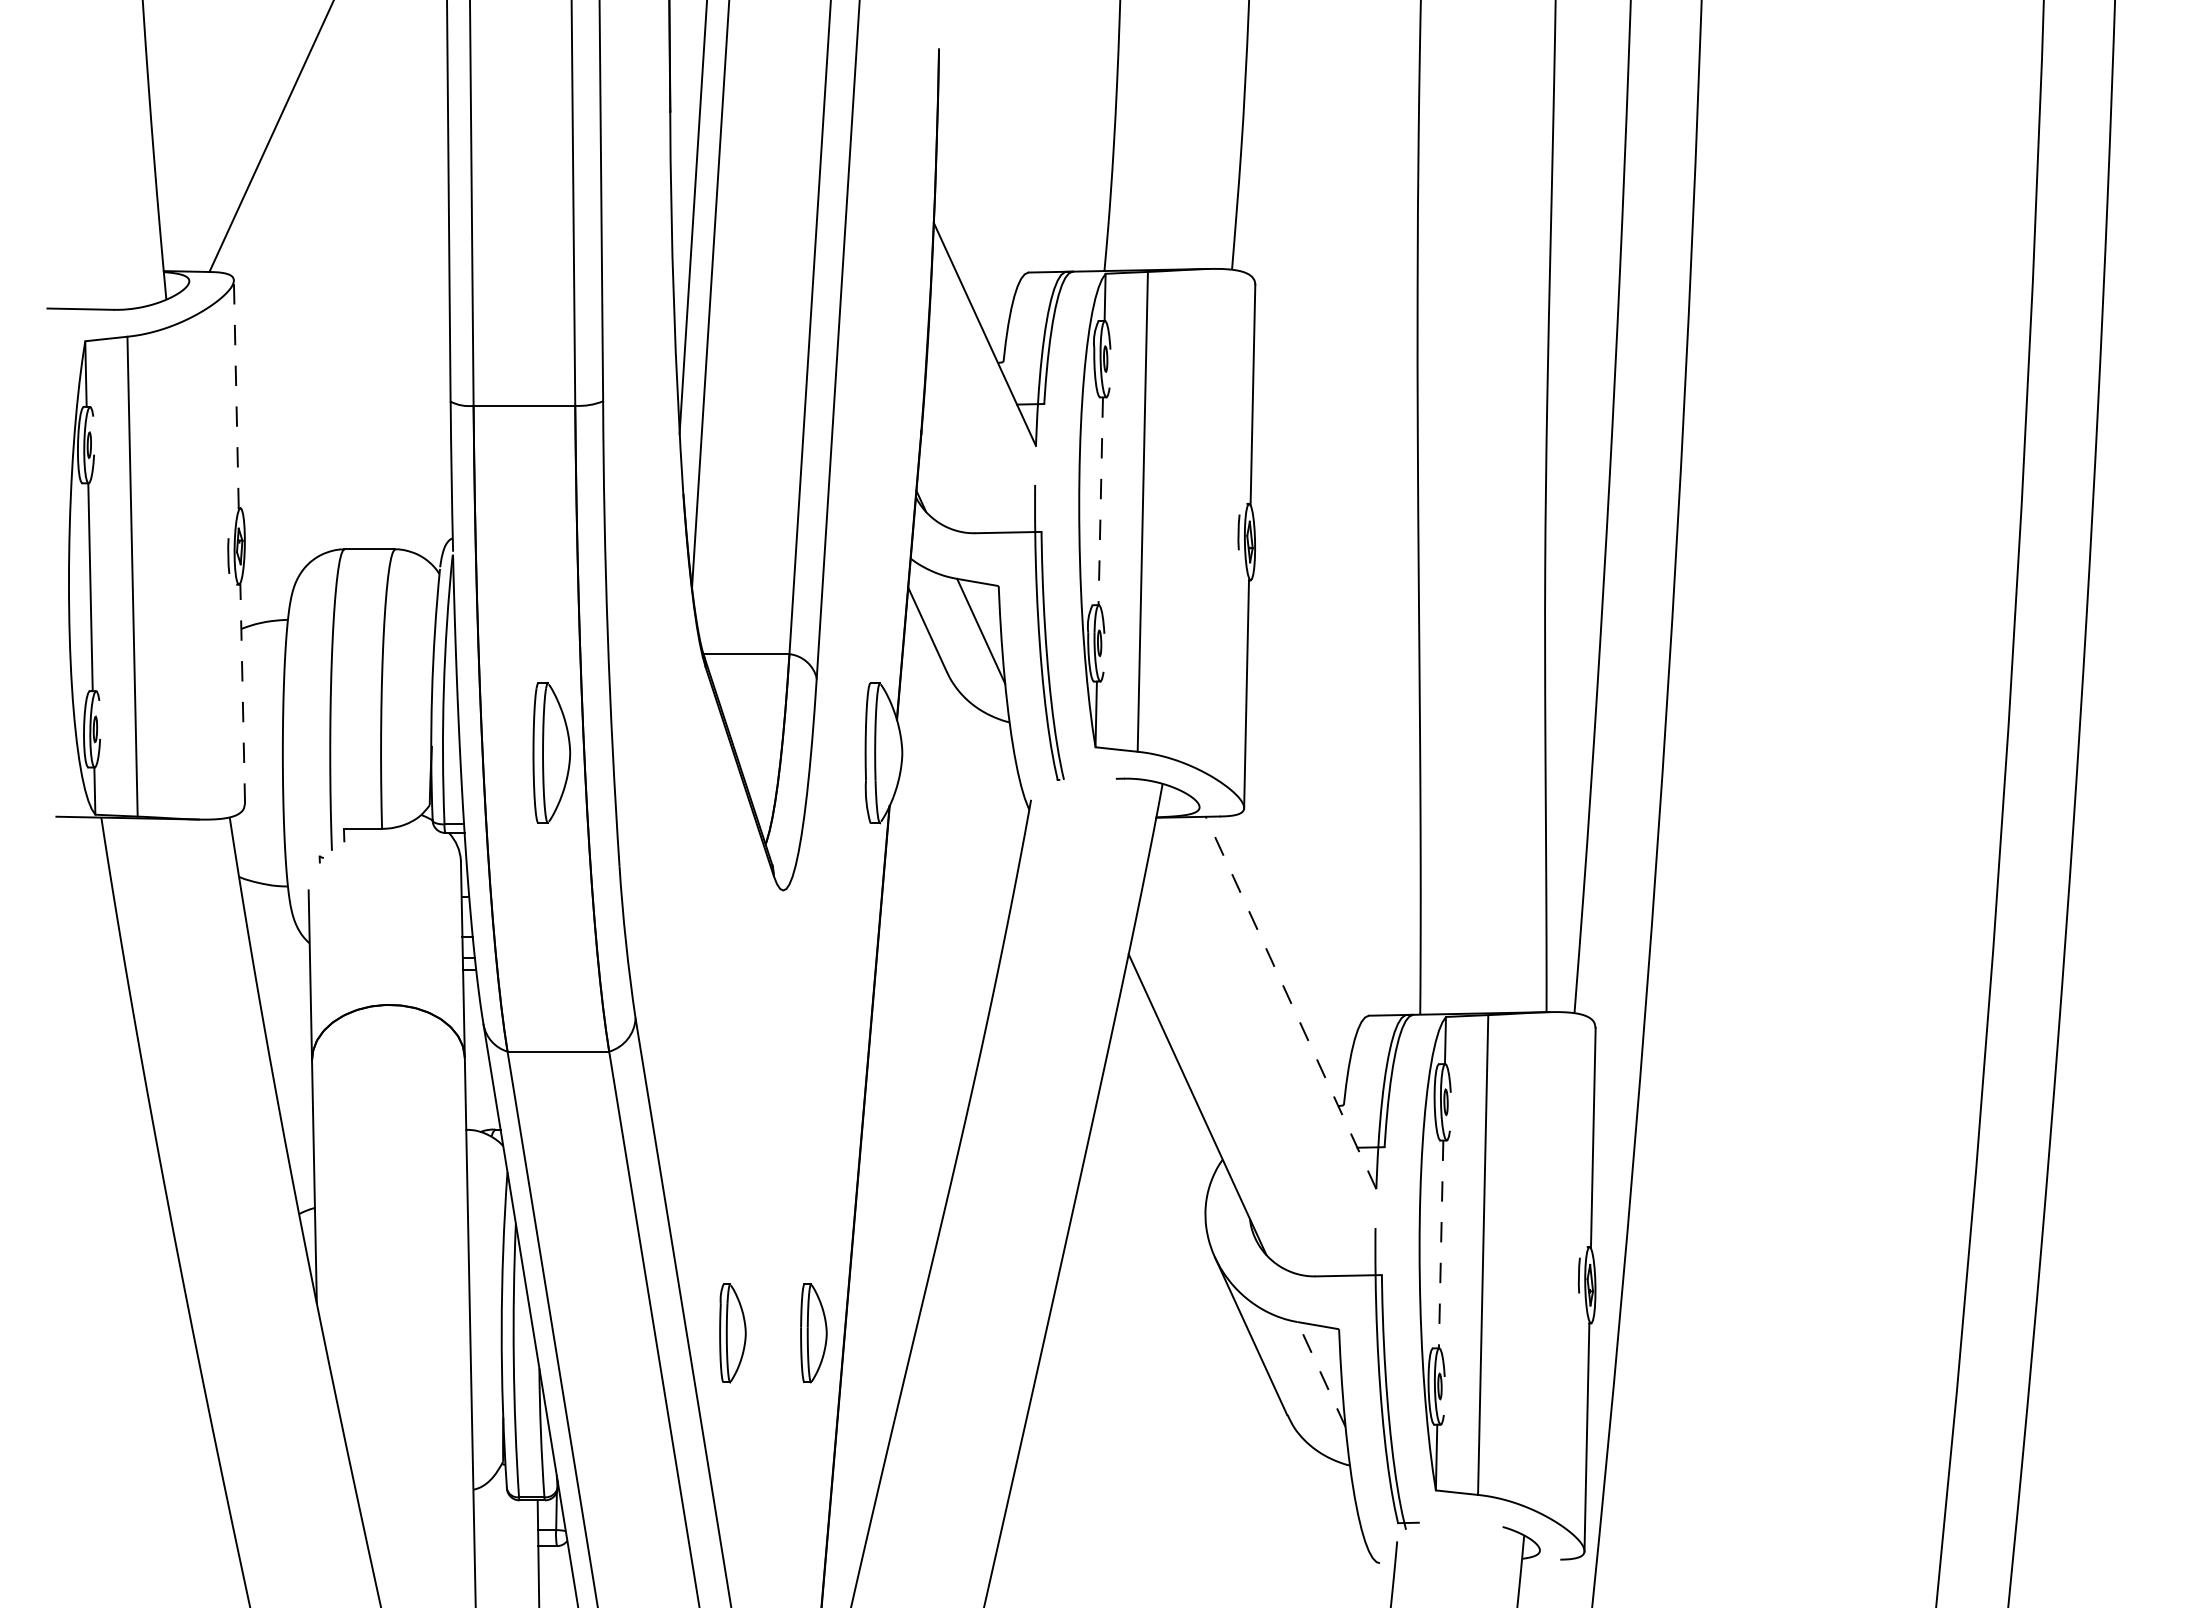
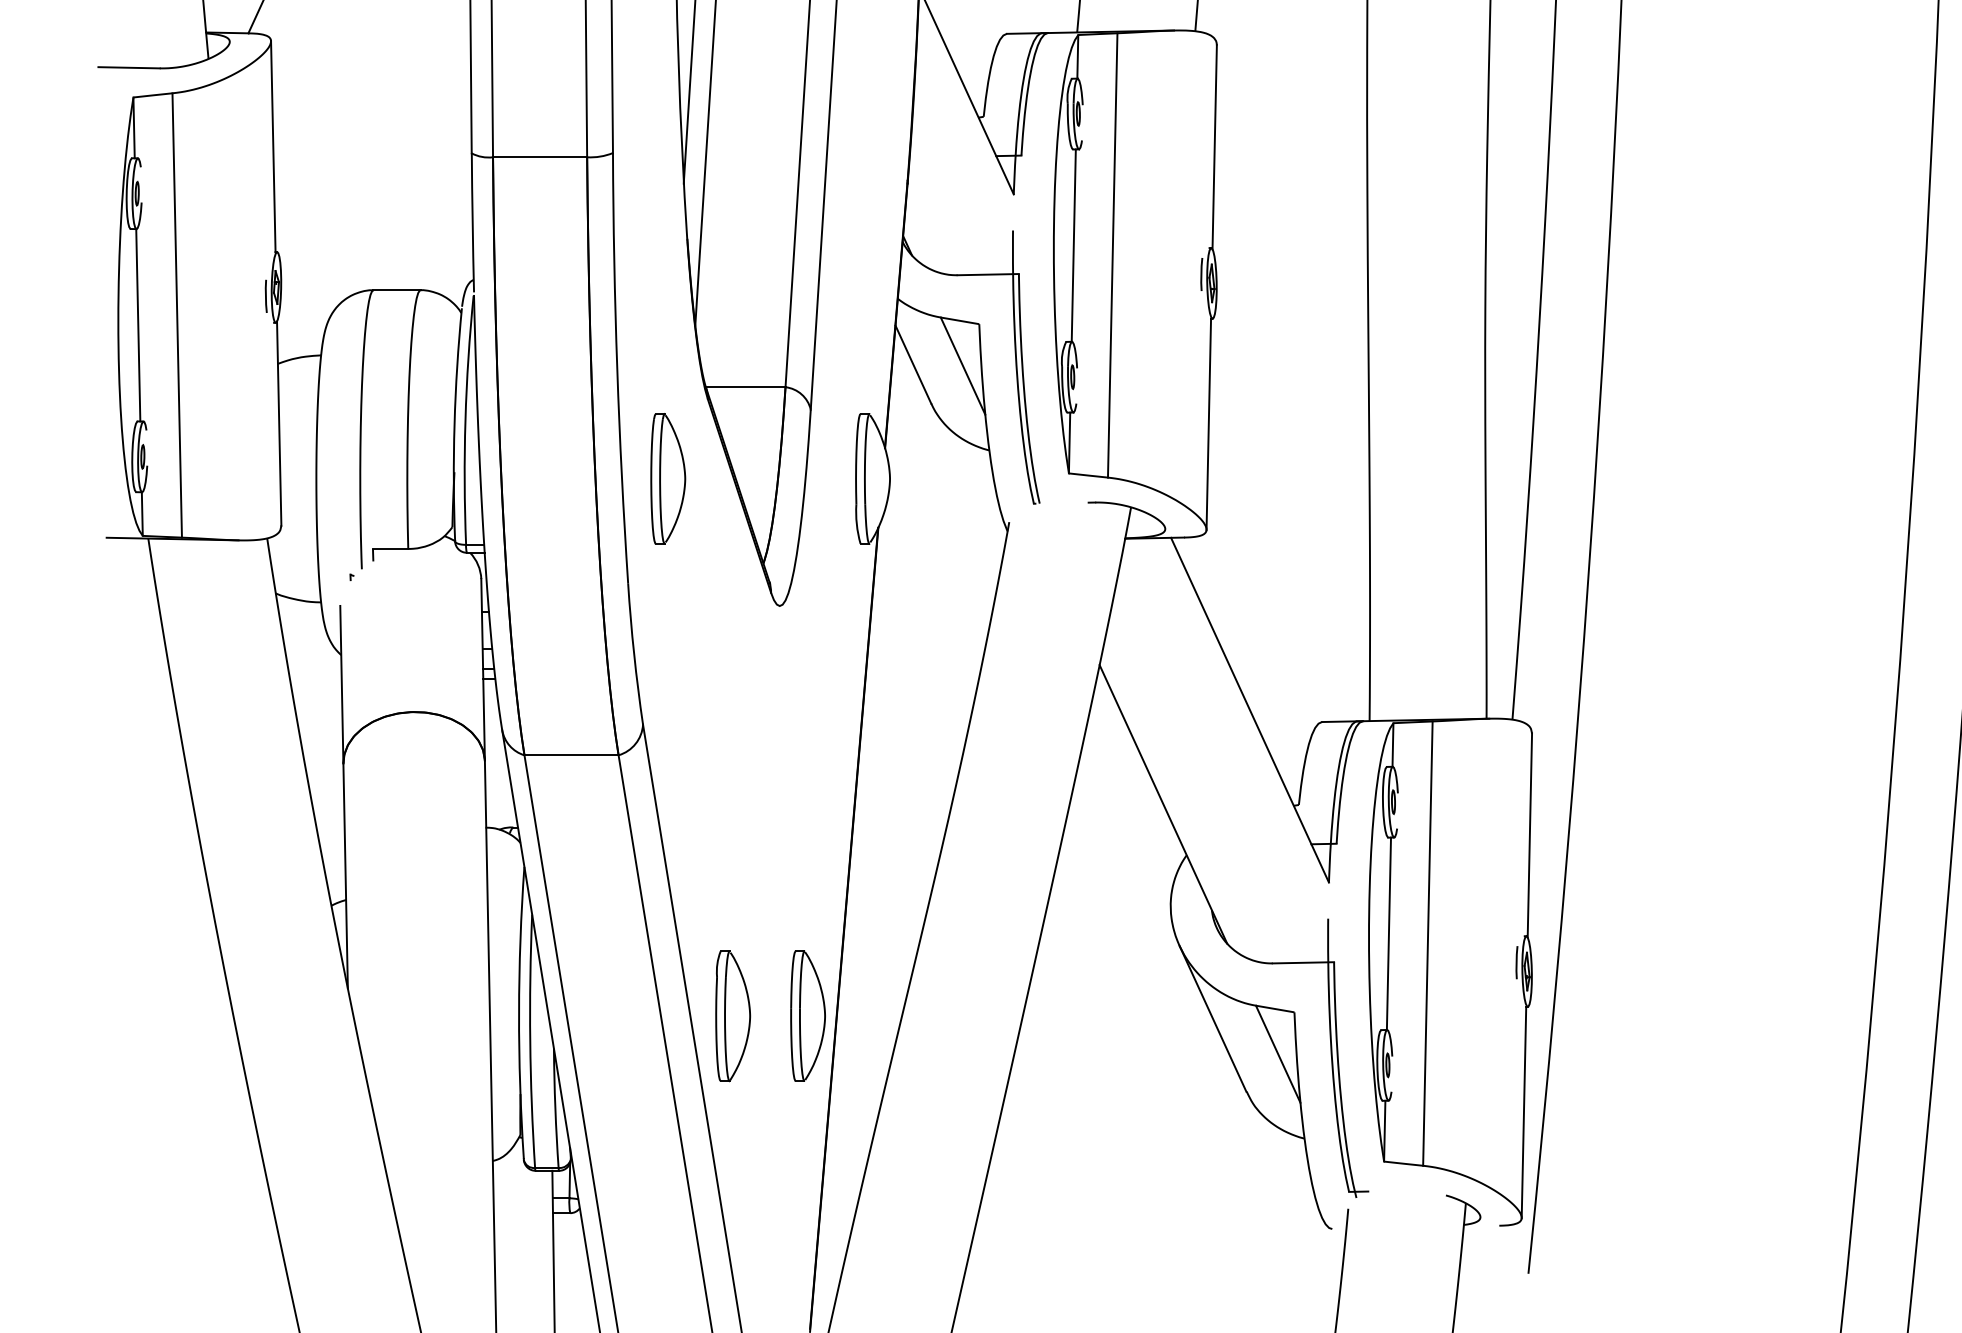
line: (236, 393) -> (273, 145), dashed -> solid
line: (1100, 501) -> (1073, 245), dashed -> solid
line: (242, 693) -> (279, 423), dashed -> solid
part: (551, 752) -> (667, 478), moved
line: (1291, 1002) -> (1250, 709), dashed -> solid
line: (1441, 1244) -> (1389, 933), dashed -> solid
part: (732, 1333) -> (732, 1016), size x1.43
part: (813, 1333) -> (807, 1016), size x1.43
line: (1321, 1374) -> (1278, 1054), dashed -> solid

